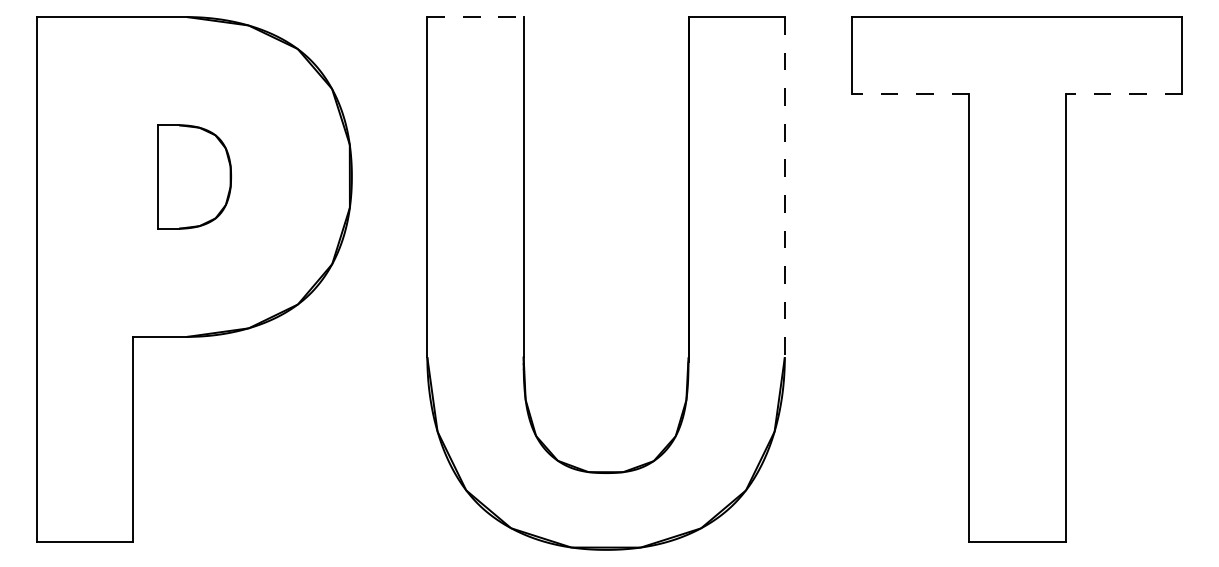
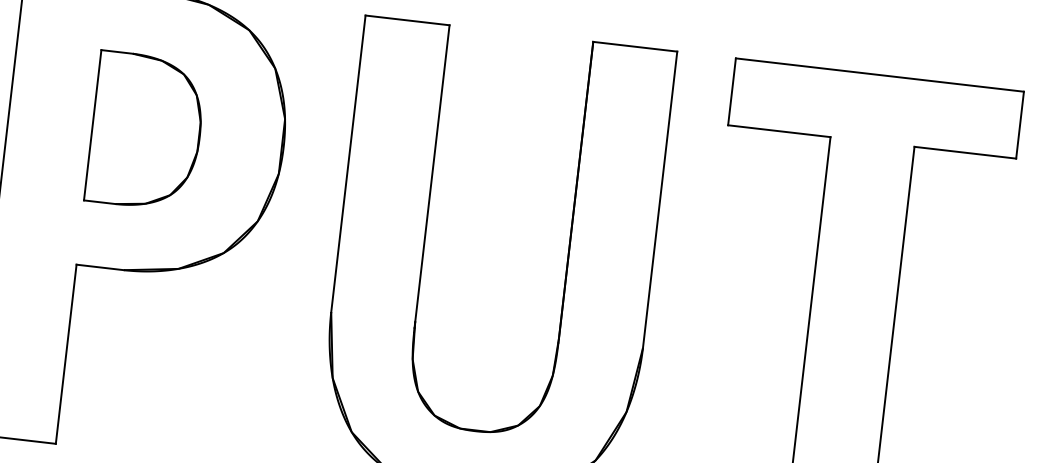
line: (476, 17) -> (408, 20), dashed -> solid
line: (910, 93) -> (779, 130), dashed -> solid
line: (1123, 93) -> (964, 152), dashed -> solid
part: (194, 176) -> (146, 131), size x1.67
line: (784, 187) -> (659, 200), dashed -> solid

